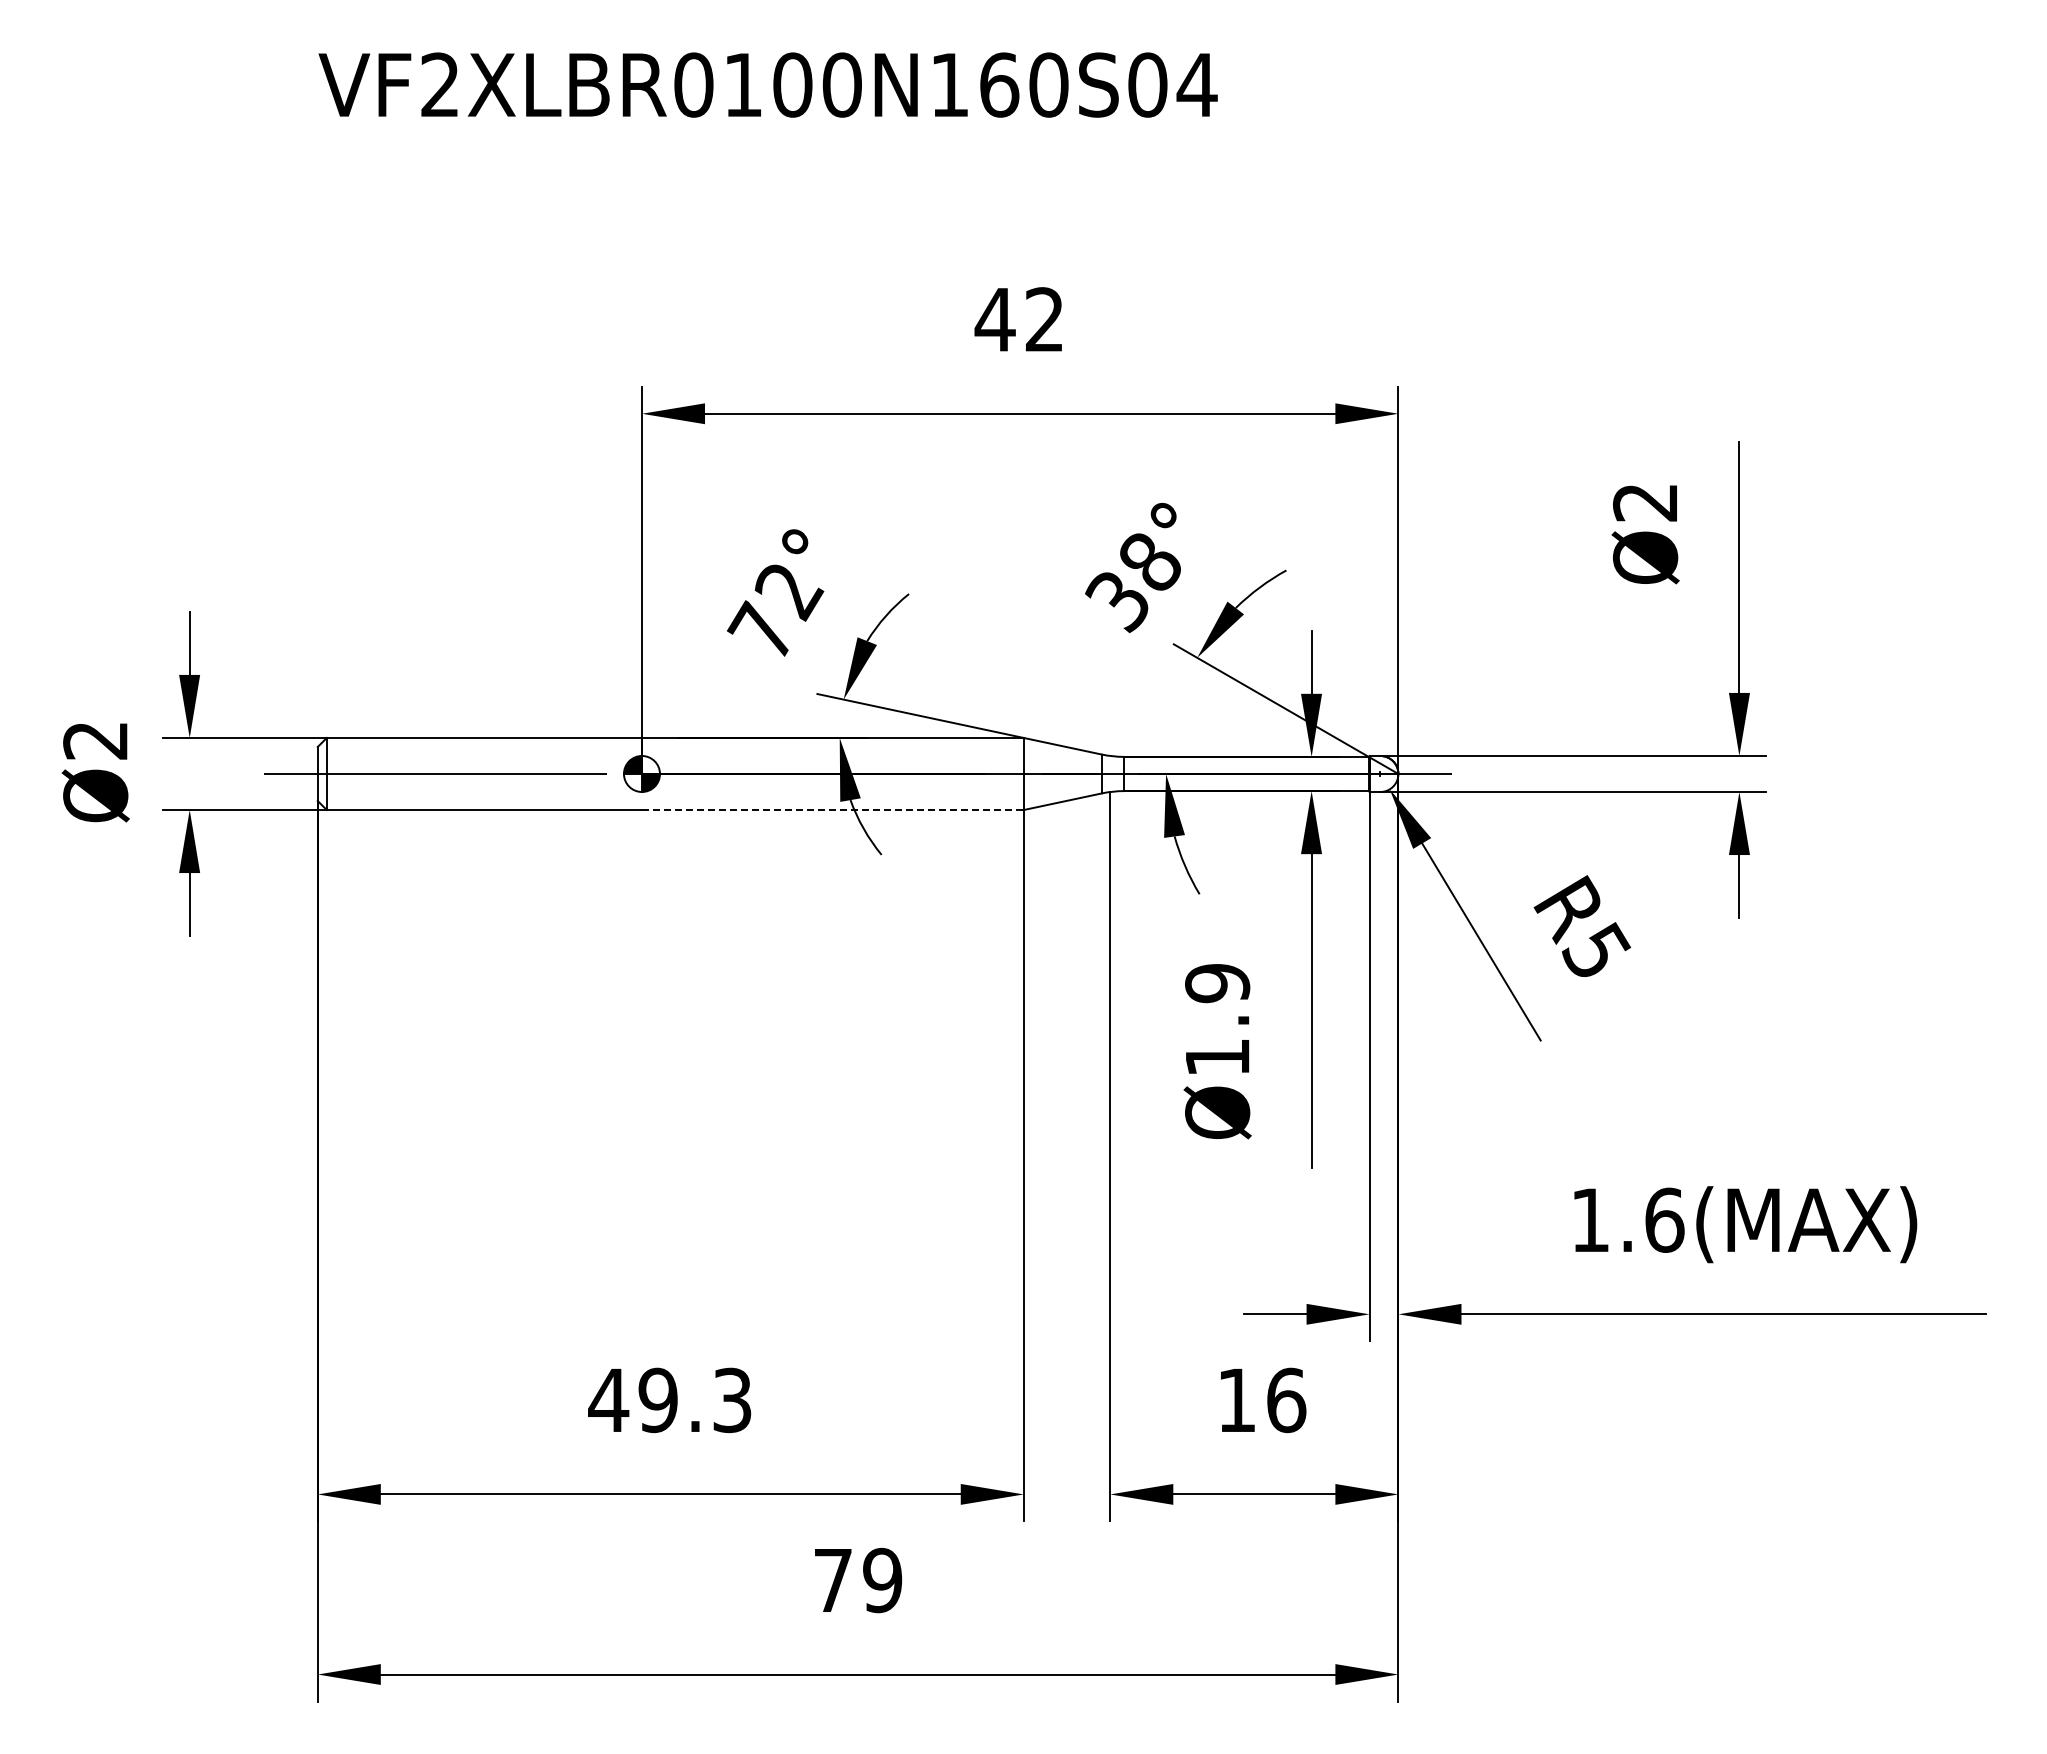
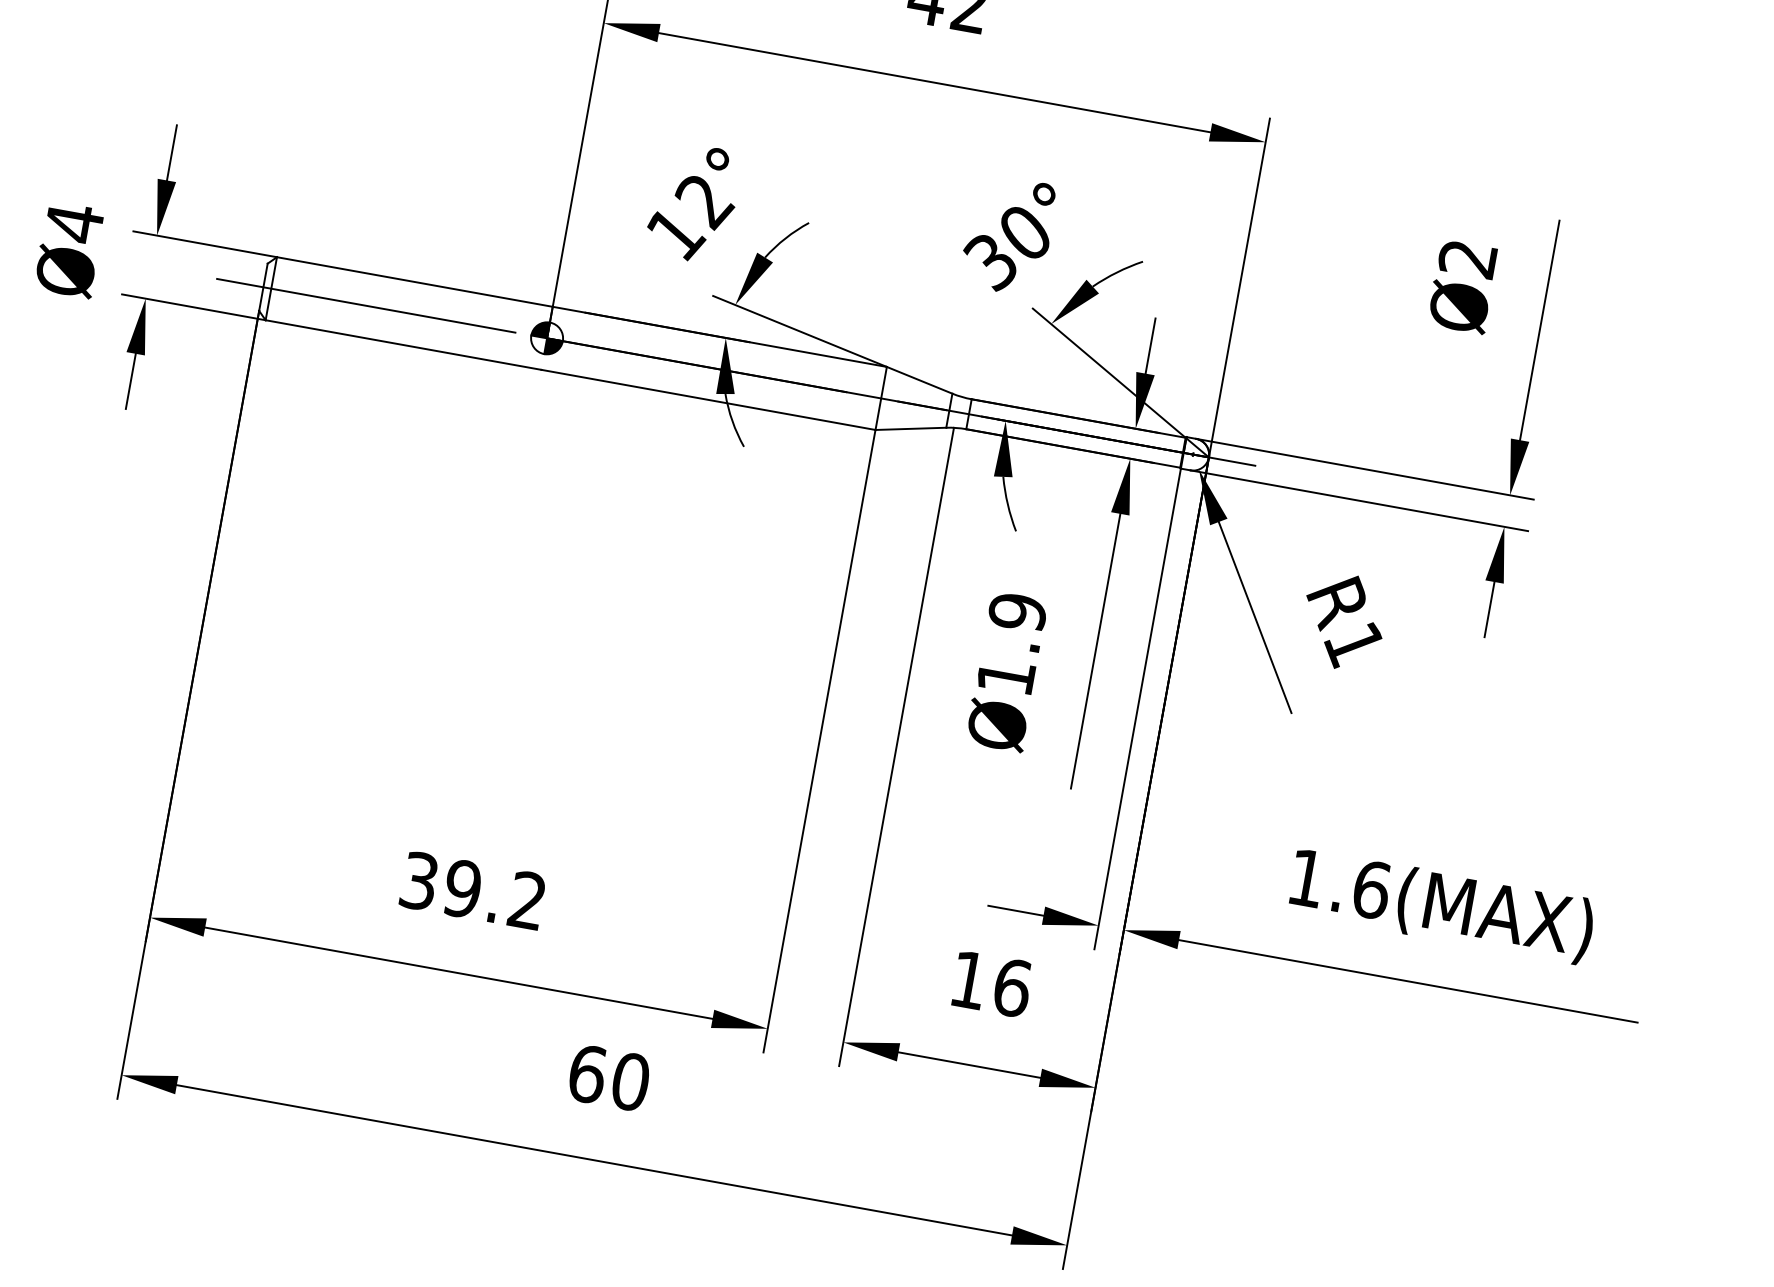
text: (1150, 561) -> (1025, 232), 38° -> 30°
text: (762, 630) -> (675, 231), 72° -> 12°
text: (95, 740) -> (74, 223), Ø2 -> Ø4
line: (832, 810) -> (708, 400), dashed -> solid
text: (1596, 952) -> (1354, 644), R5 -> R1
text: (669, 1400) -> (472, 890), 49.3 -> 39.2
text: (858, 1580) -> (609, 1078), 79 -> 60

